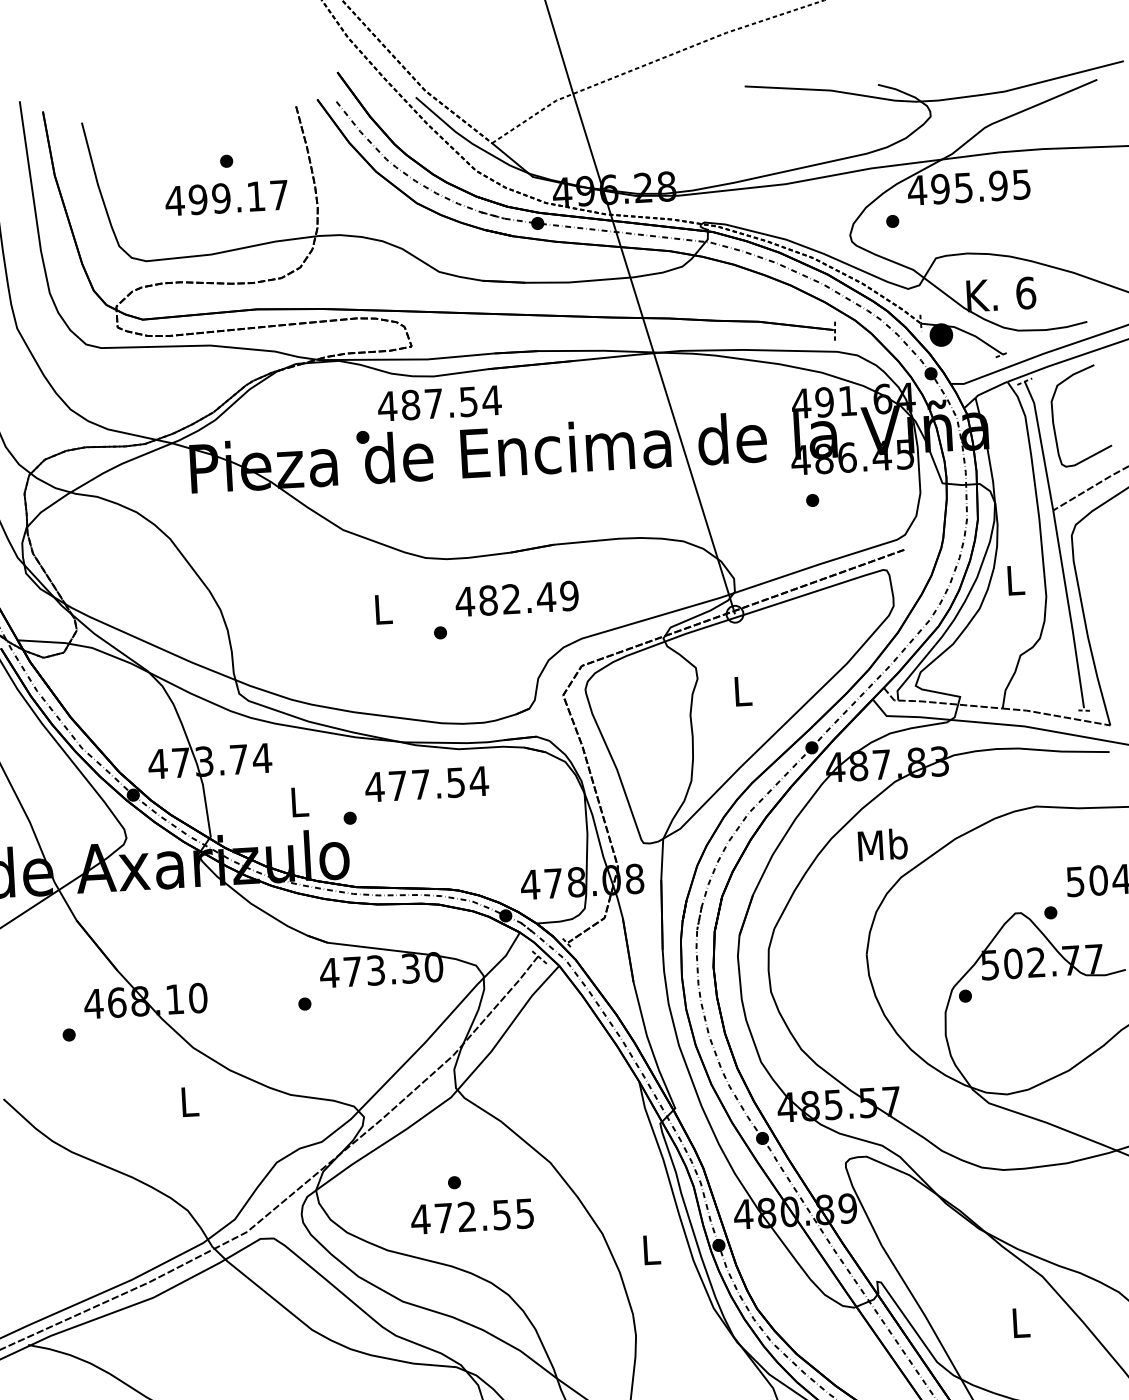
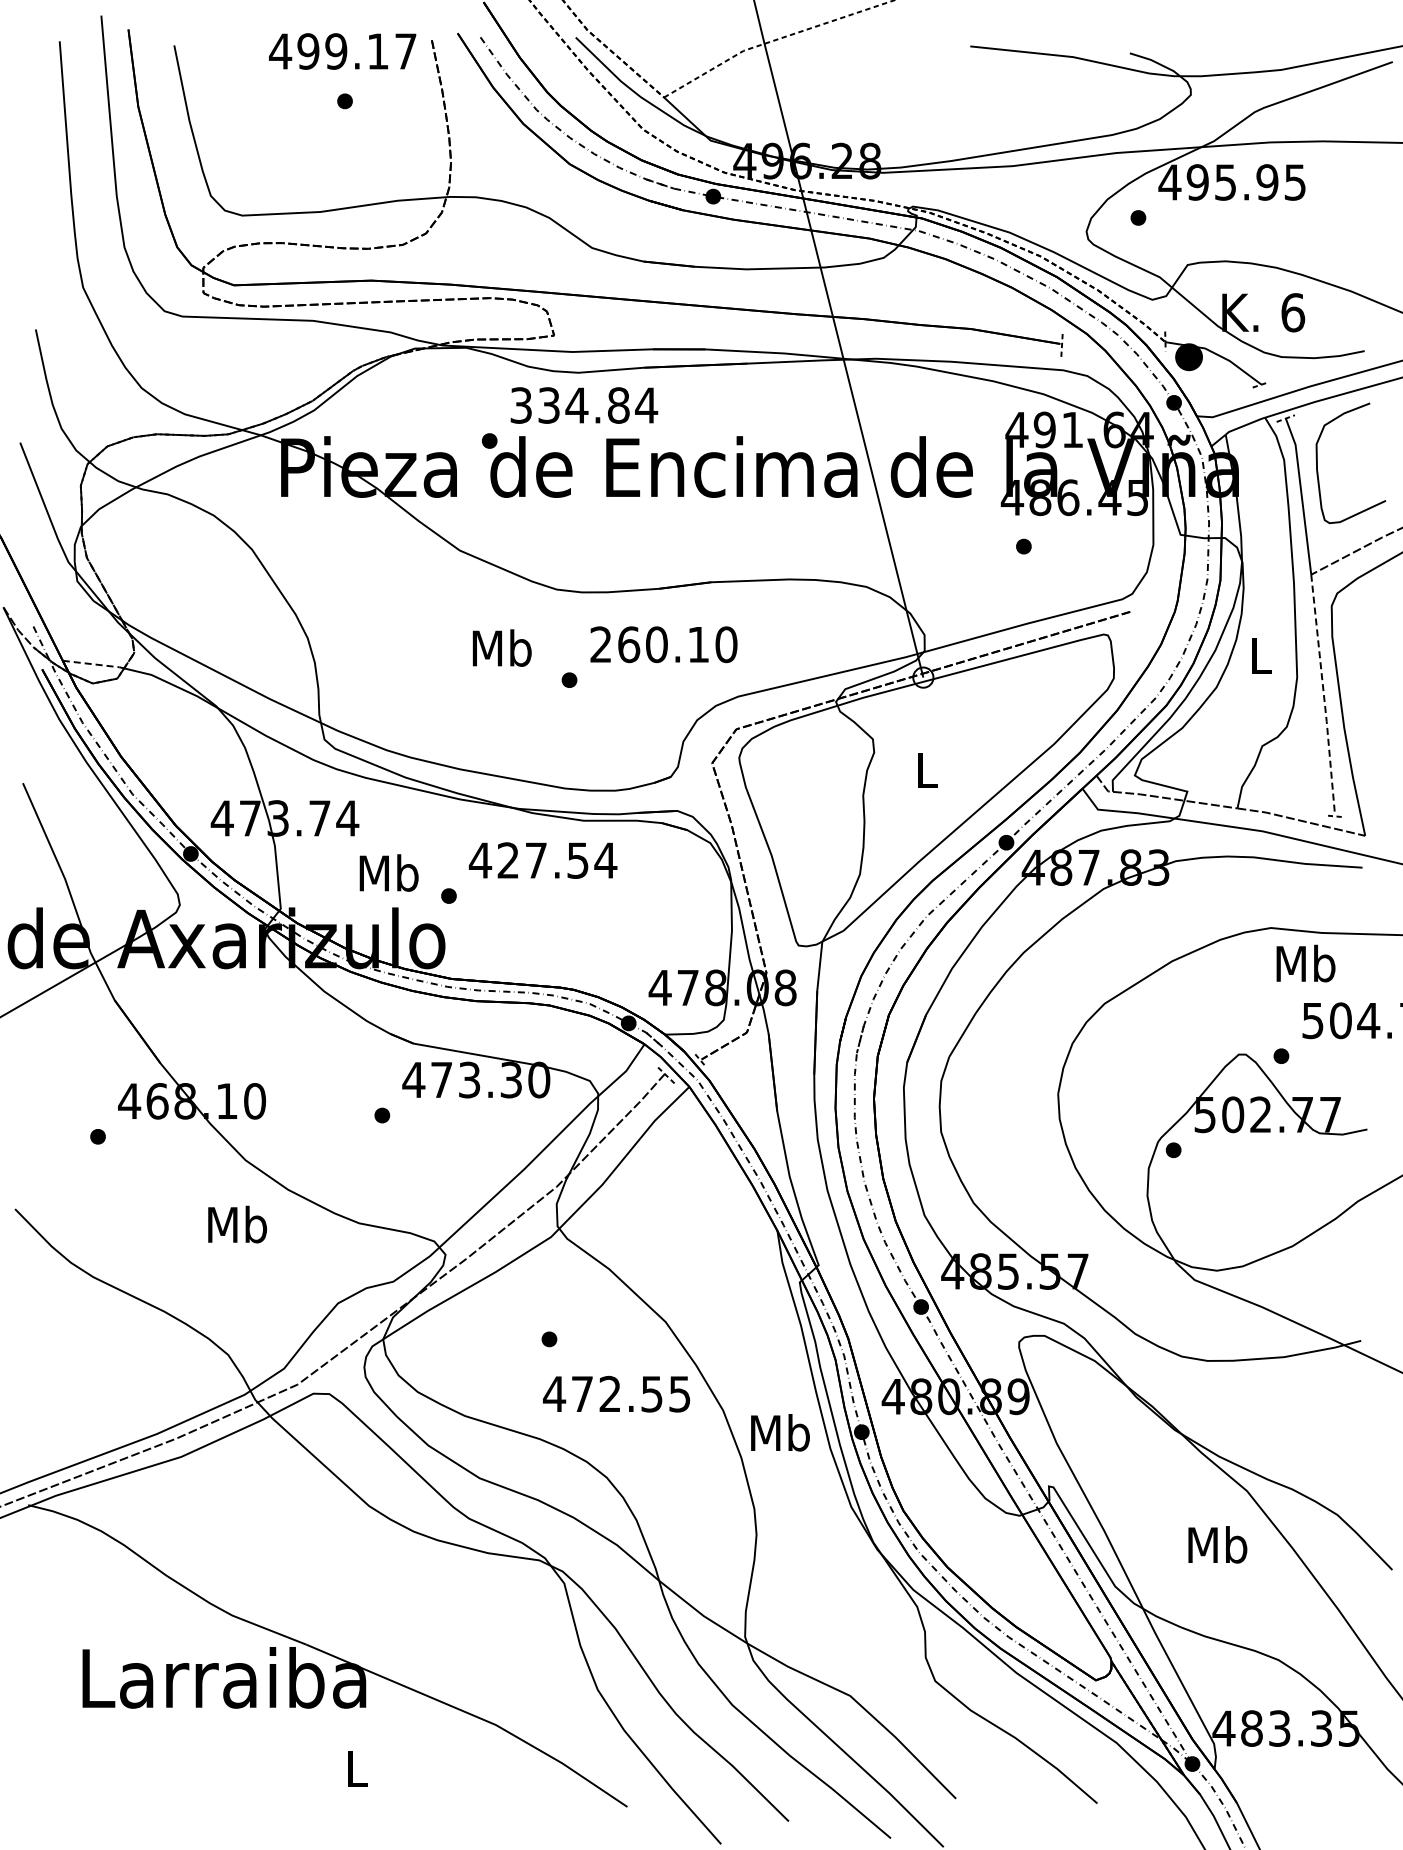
text: (226, 198) -> (342, 51), moved
text: (427, 404) -> (569, 405), 487.54 -> 334.84
text: (517, 598) -> (663, 644), 482.49 -> 260.10
text: (382, 608) -> (501, 647), L -> Mb
line: (1069, 609) -> (1323, 694), solid -> dashed
line: (44, 641) -> (94, 664), solid -> dashed
text: (397, 785) -> (507, 860), 477.54 -> 427.54
text: (298, 801) -> (388, 872), L -> Mb
text: (882, 844) -> (1305, 963), moved
text: (189, 1101) -> (237, 1224), L -> Mb
text: (472, 1216) -> (616, 1393), moved
text: (651, 1249) -> (780, 1432), L -> Mb
text: (1020, 1322) -> (1217, 1544), L -> Mb

